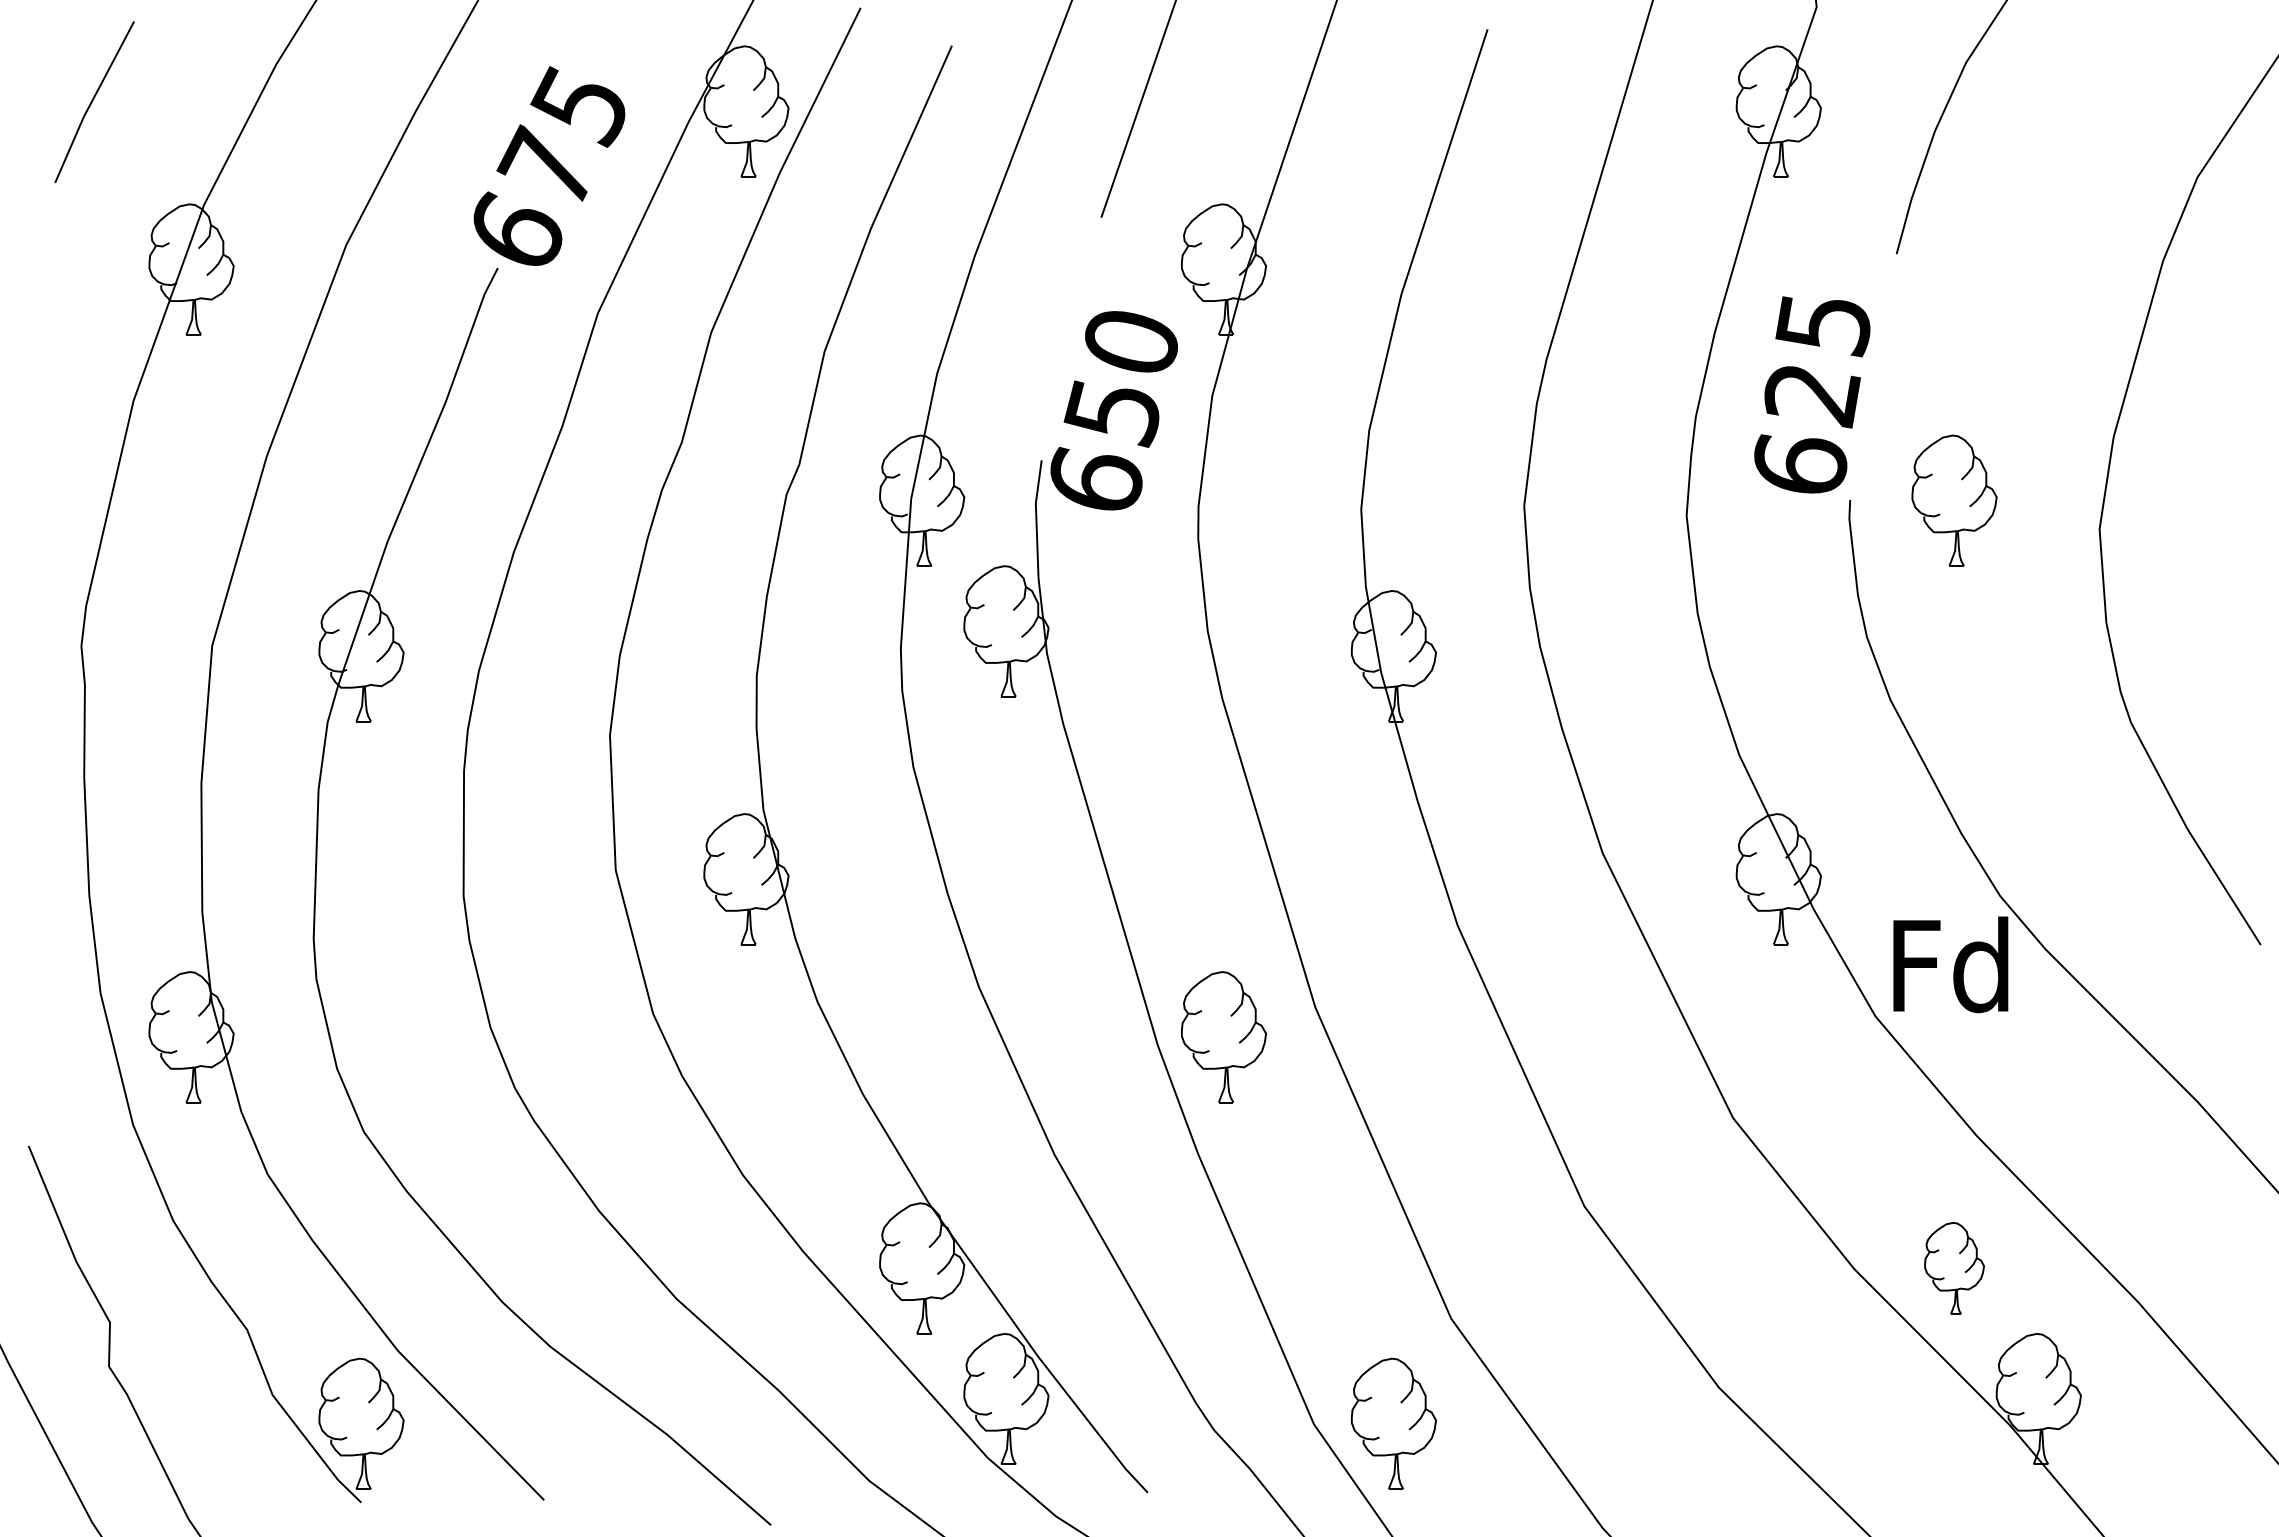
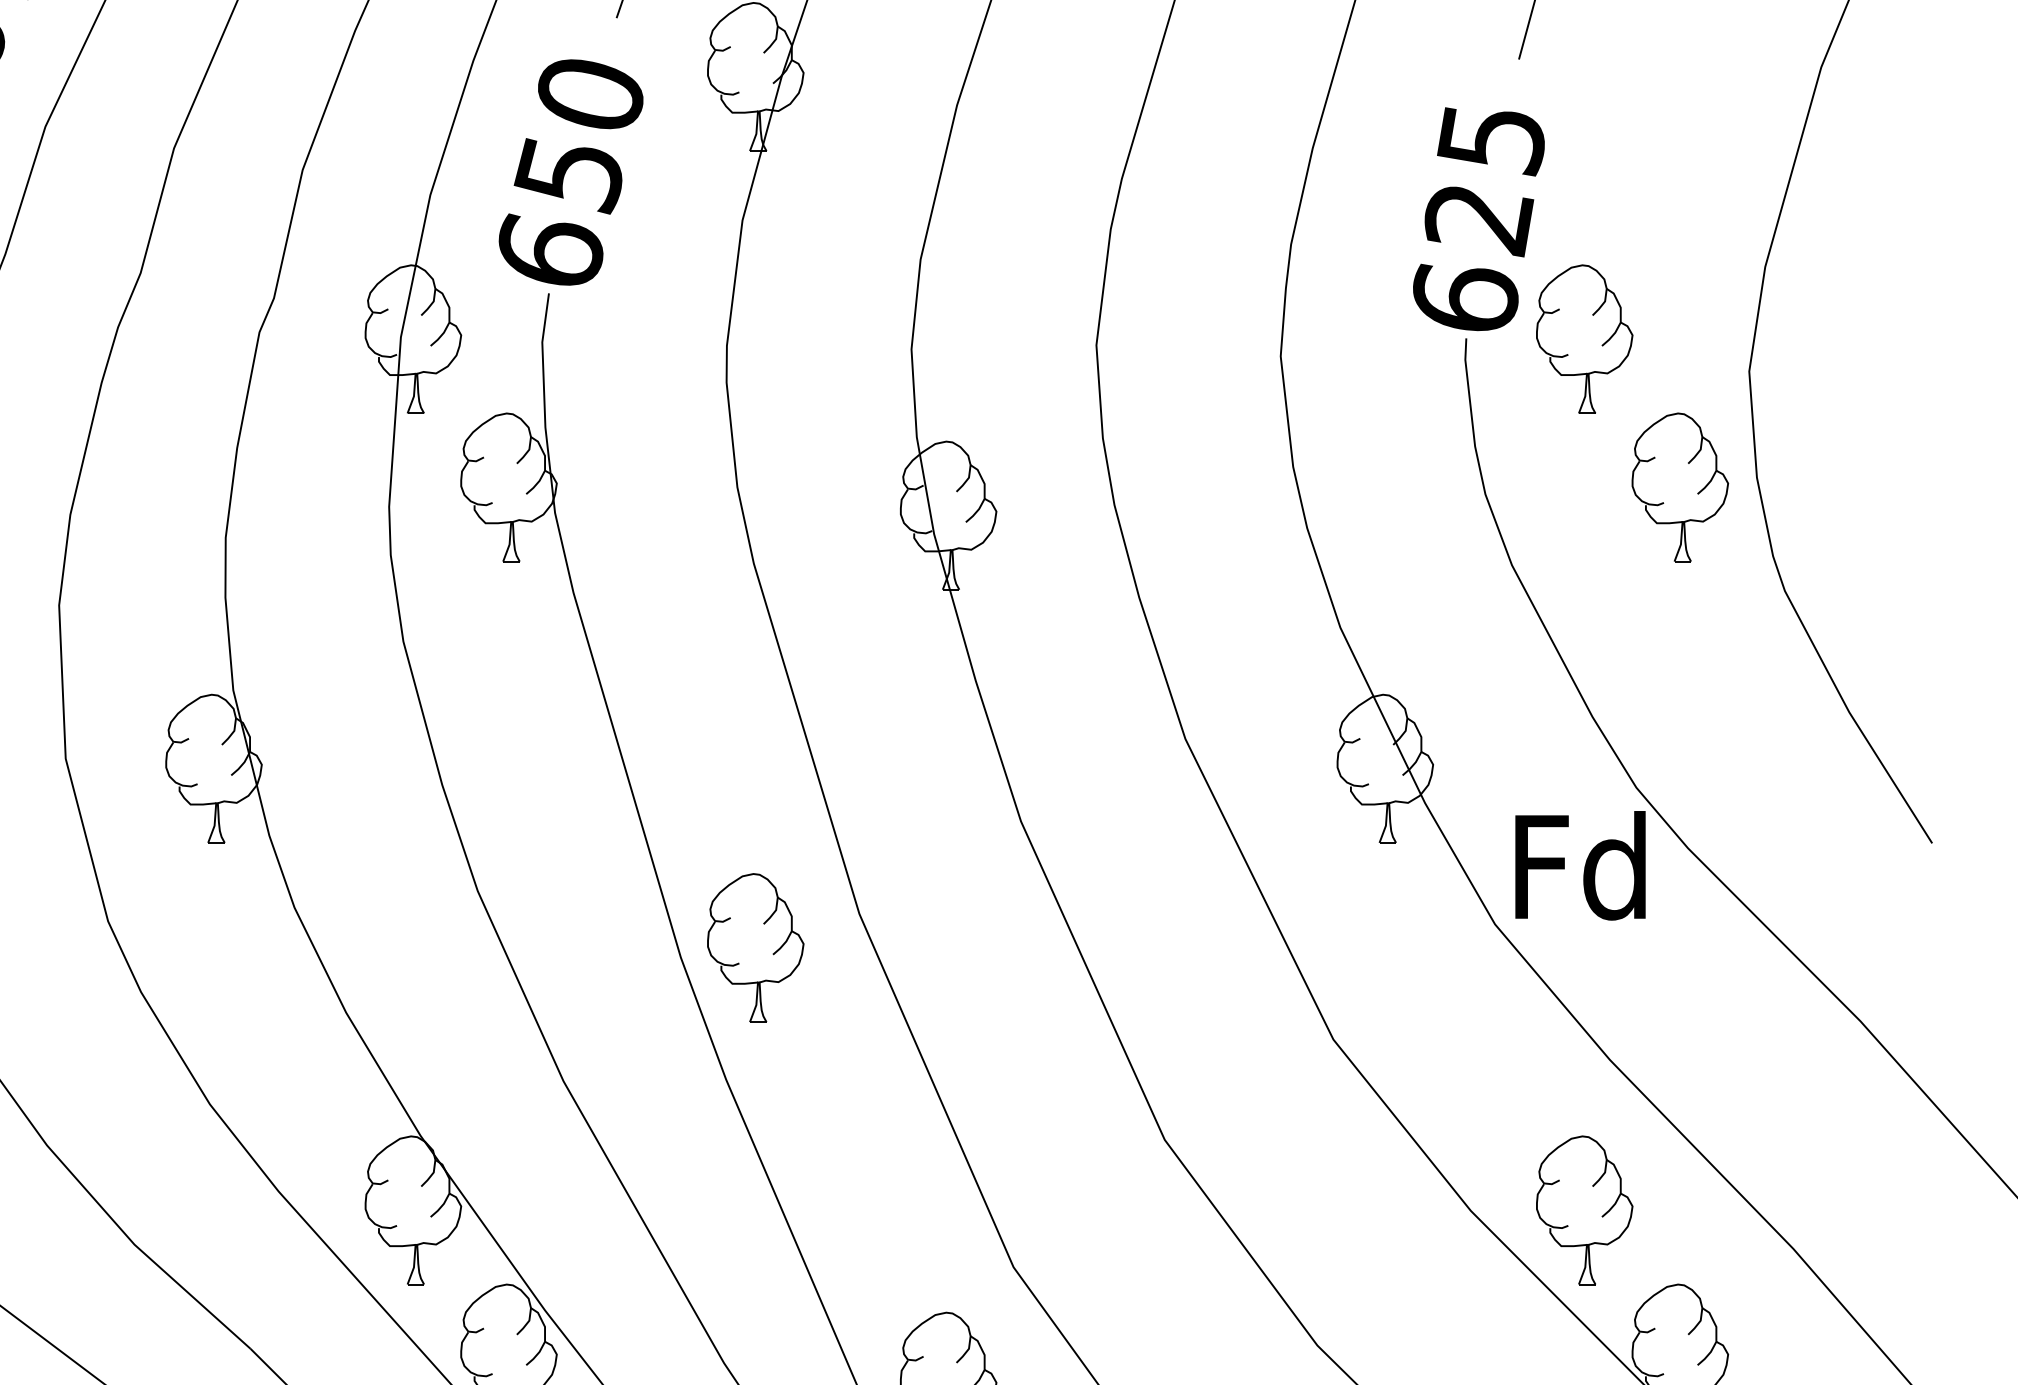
text: (1812, 394) -> (1479, 218), moved
text: (1113, 410) -> (570, 172), moved
part: (2038, 631) -> (1679, 487), added
part: (1954, 1268) -> (1584, 1210), size x1.43

